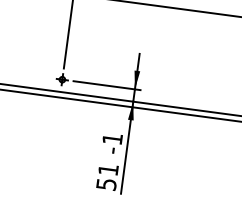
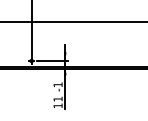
text: (105, 183) -> (57, 105), 51 -> 11

